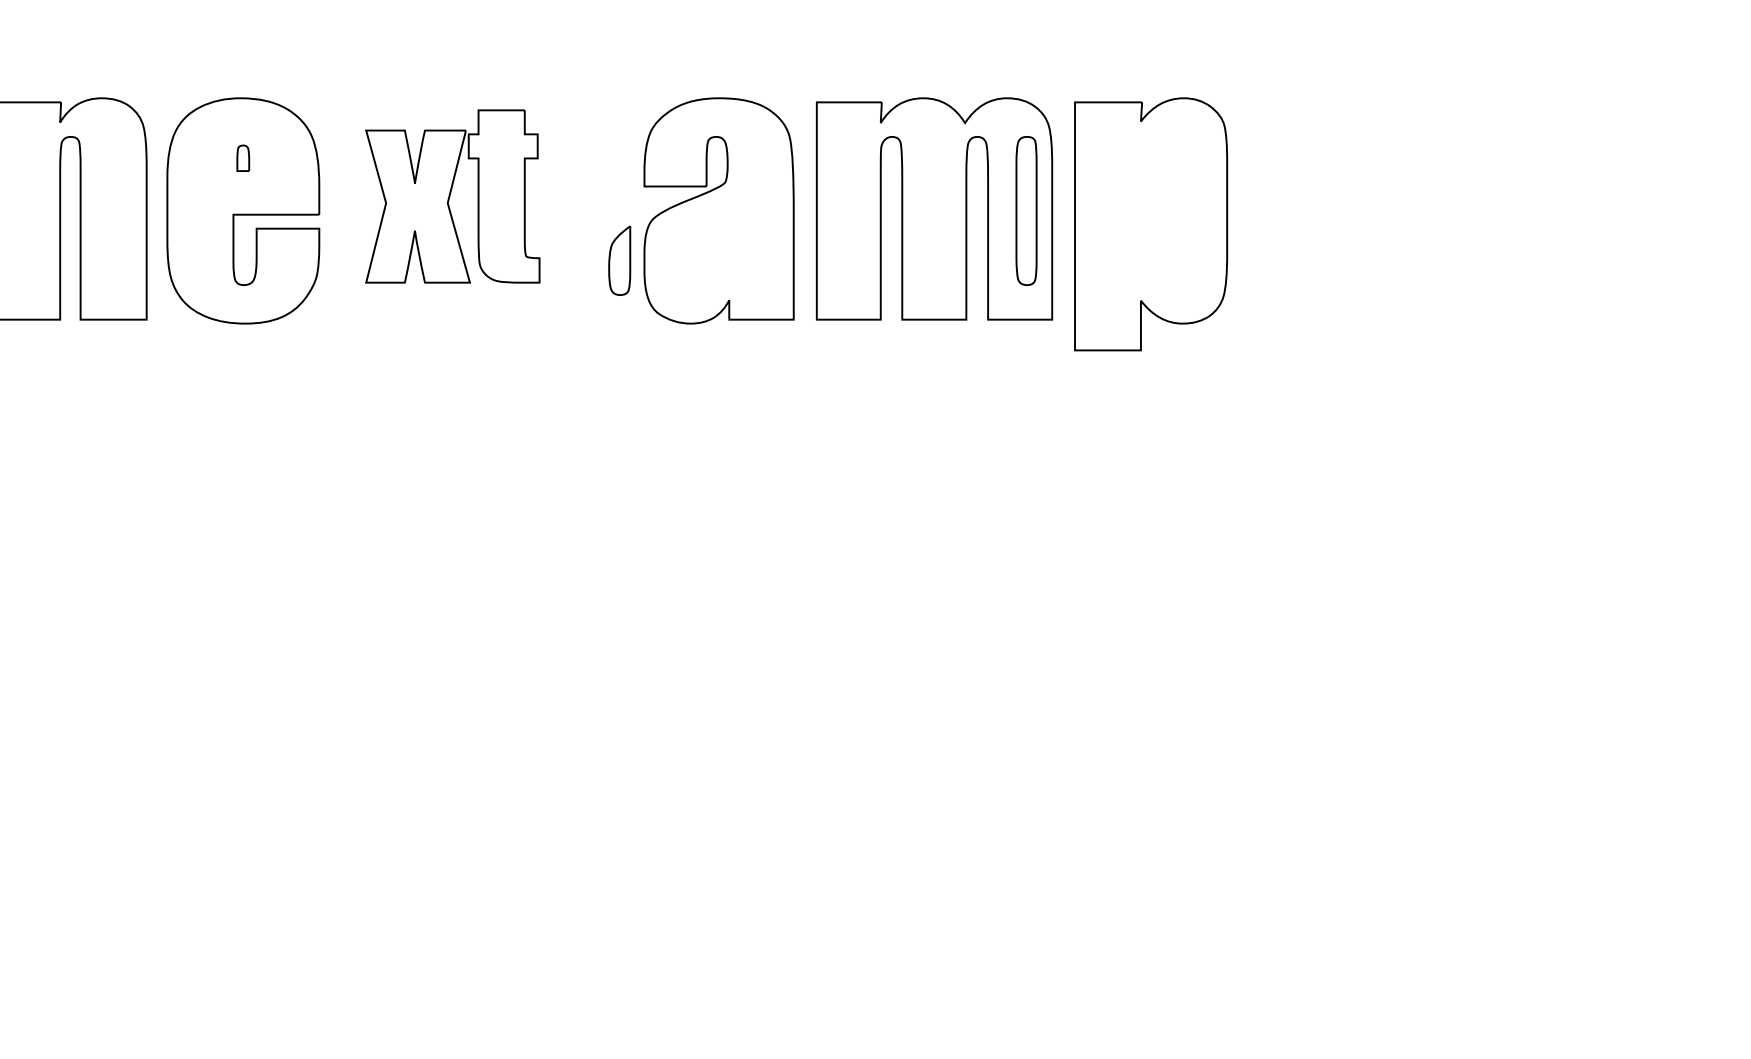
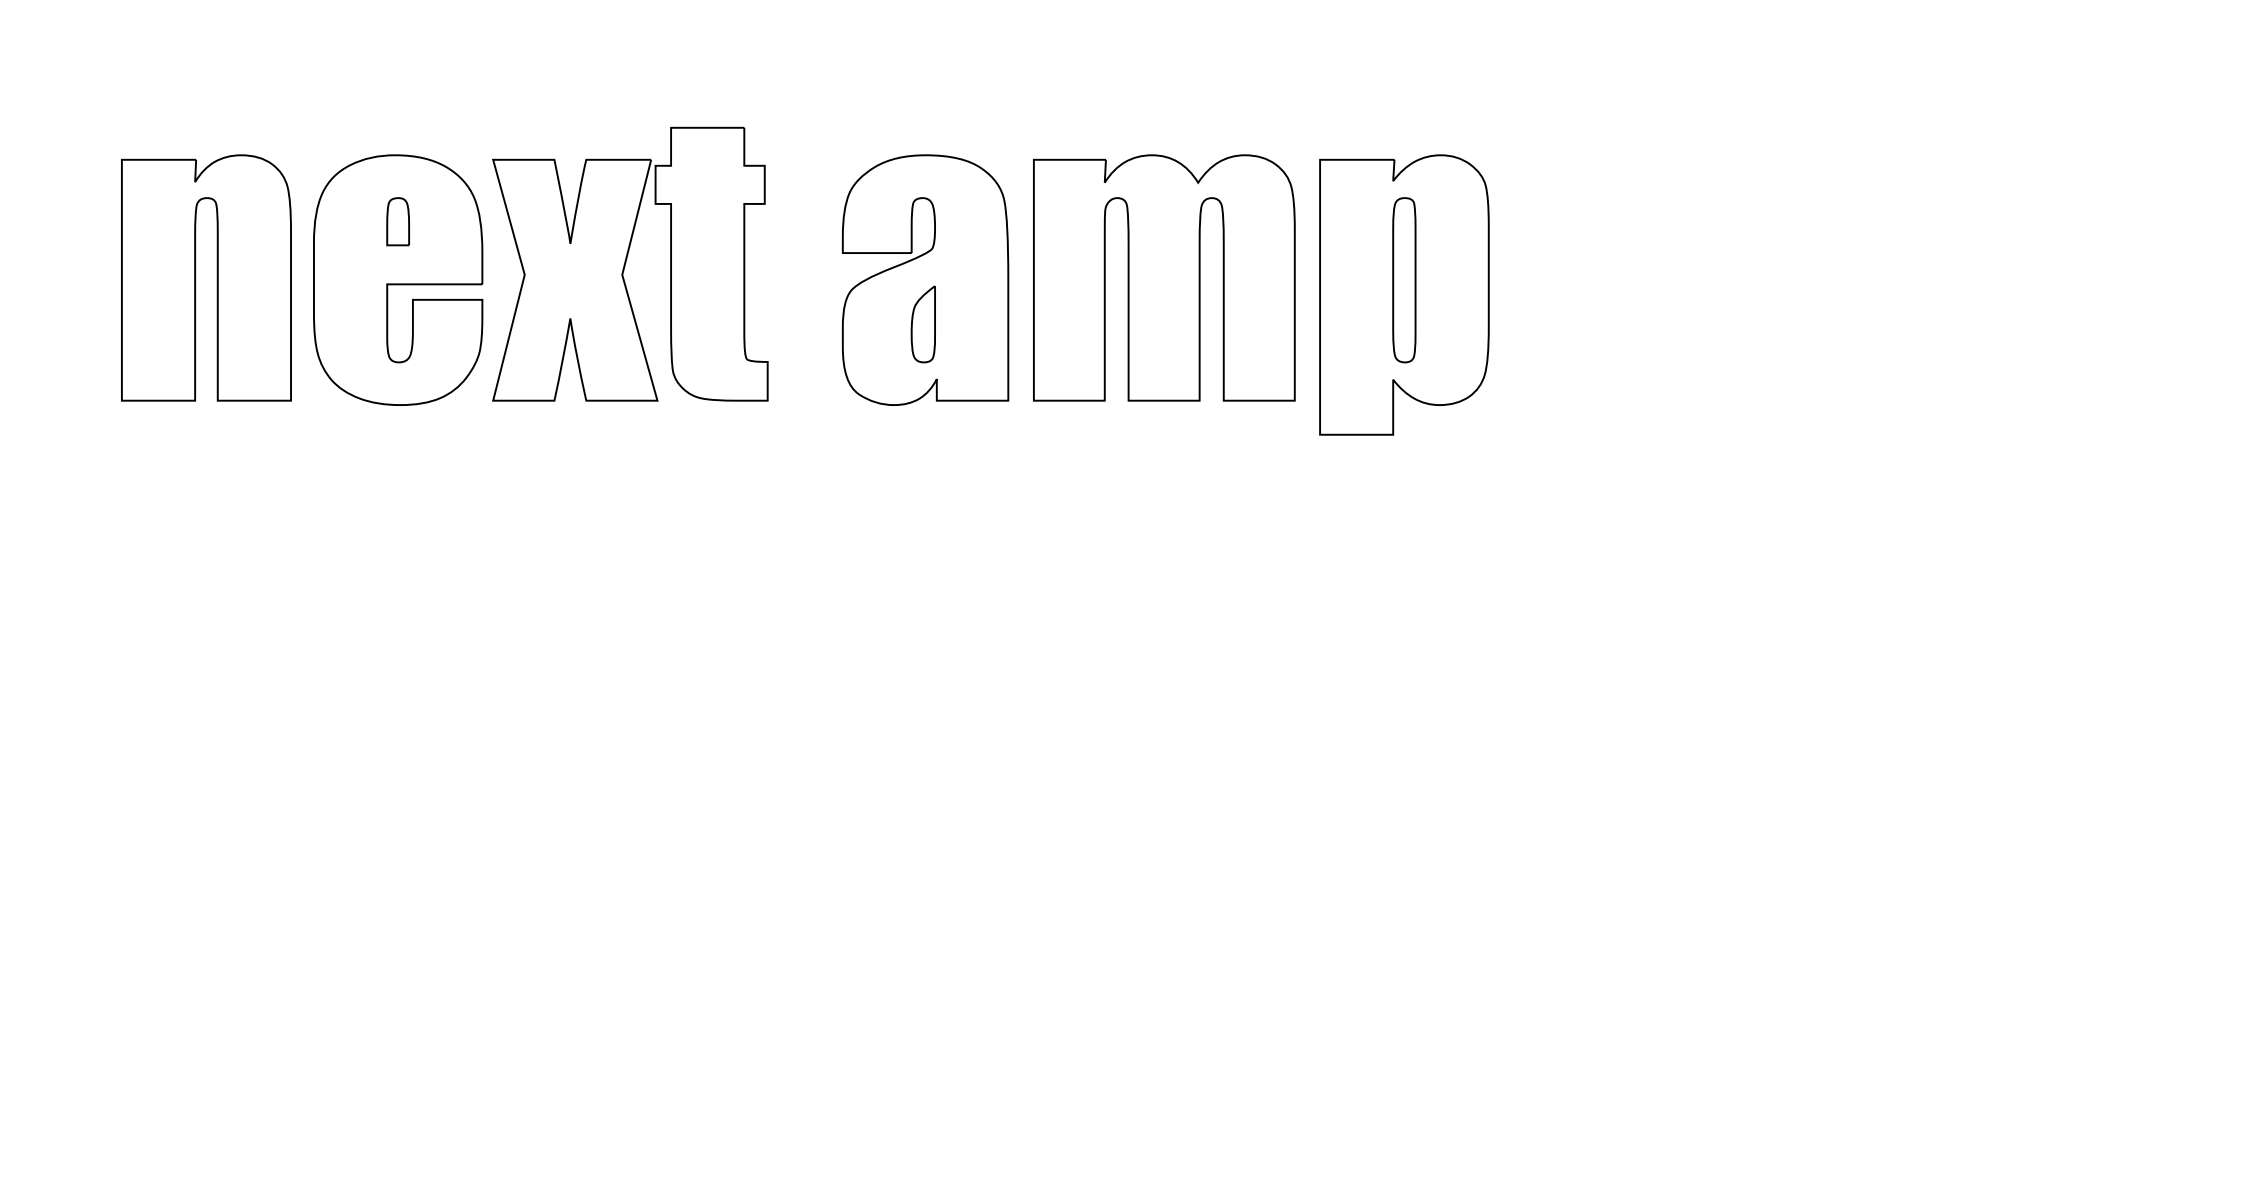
part: (242, 158) -> (397, 221), size x1.67
part: (452, 195) -> (630, 263), size x1.43
part: (1026, 211) -> (1404, 280), moved
part: (618, 260) -> (922, 324), moved

